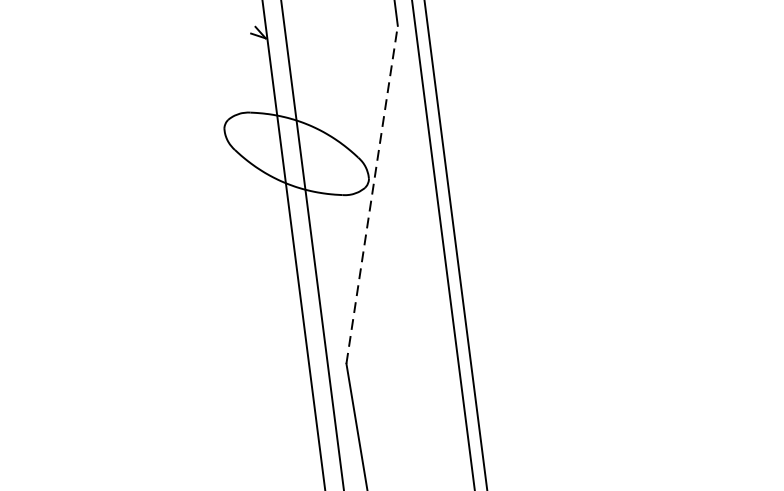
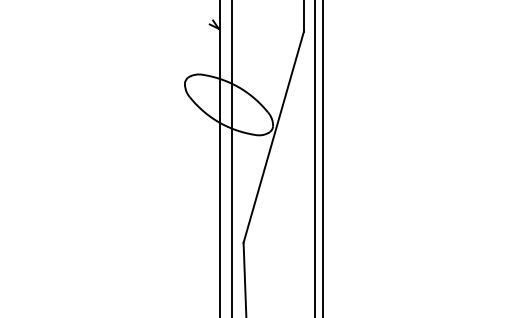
line: (371, 195) -> (273, 137), dashed -> solid

